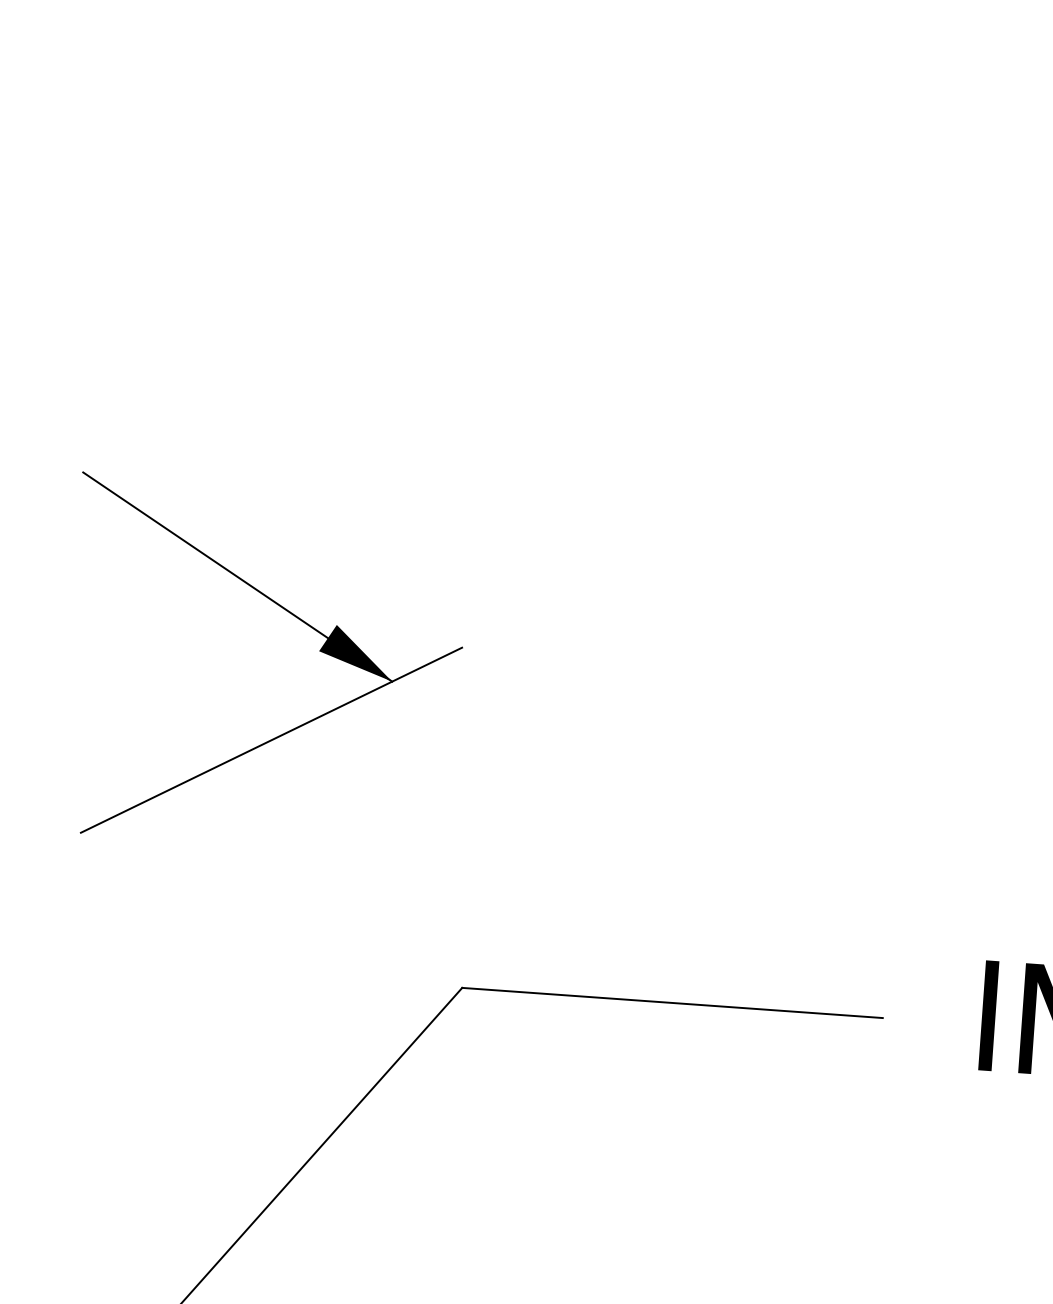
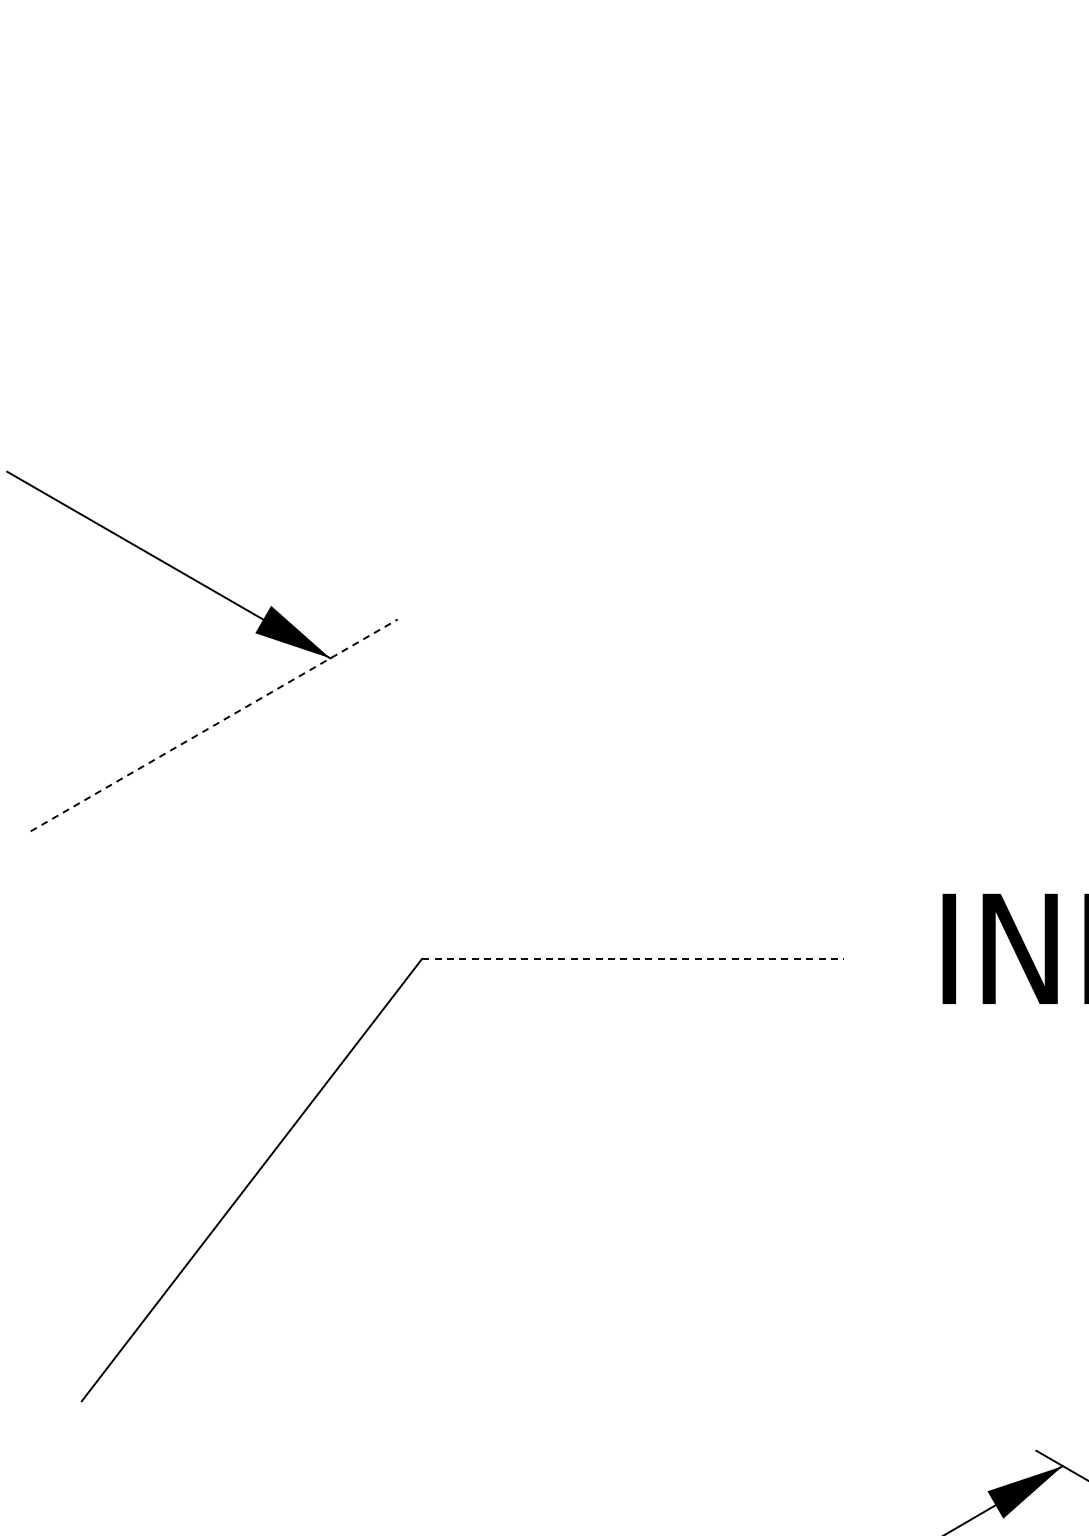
line: (271, 740) -> (214, 725), solid -> dashed
line: (672, 1002) -> (632, 958), solid -> dashed

